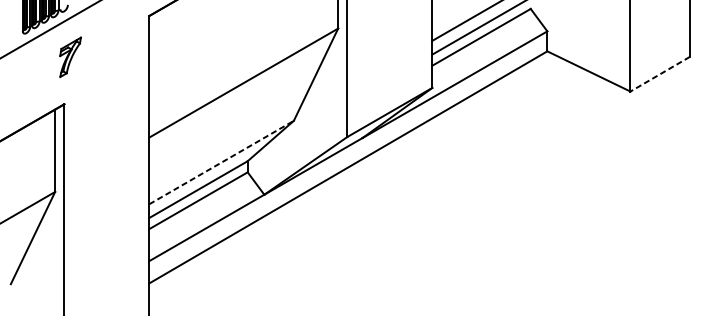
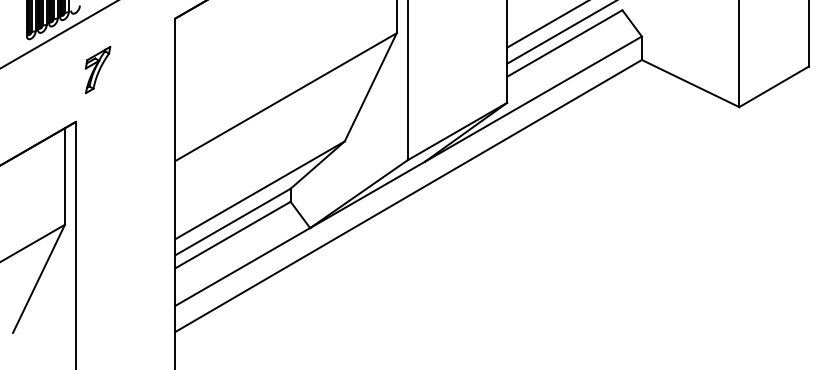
part: (70, 56) -> (97, 69), moved
line: (659, 74) -> (773, 87), dashed -> solid
line: (221, 162) -> (260, 190), dashed -> solid

